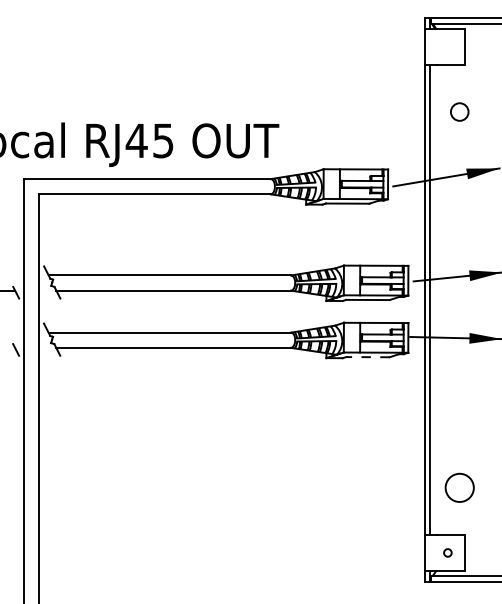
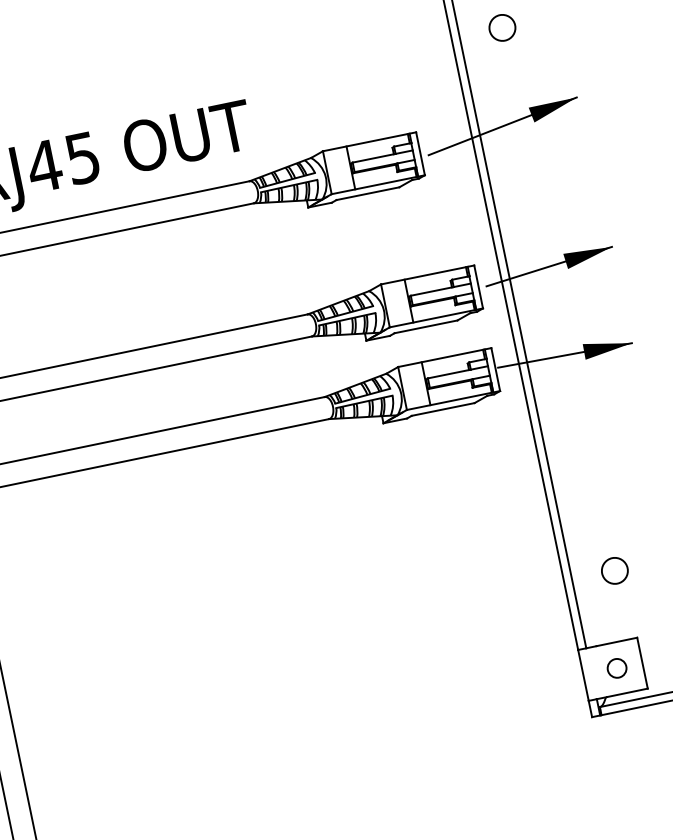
line: (367, 357) -> (442, 410), dashed -> solid
circle: (459, 487) -> (614, 570), size x0.62
circle: (447, 552) -> (616, 667), size x1.67

